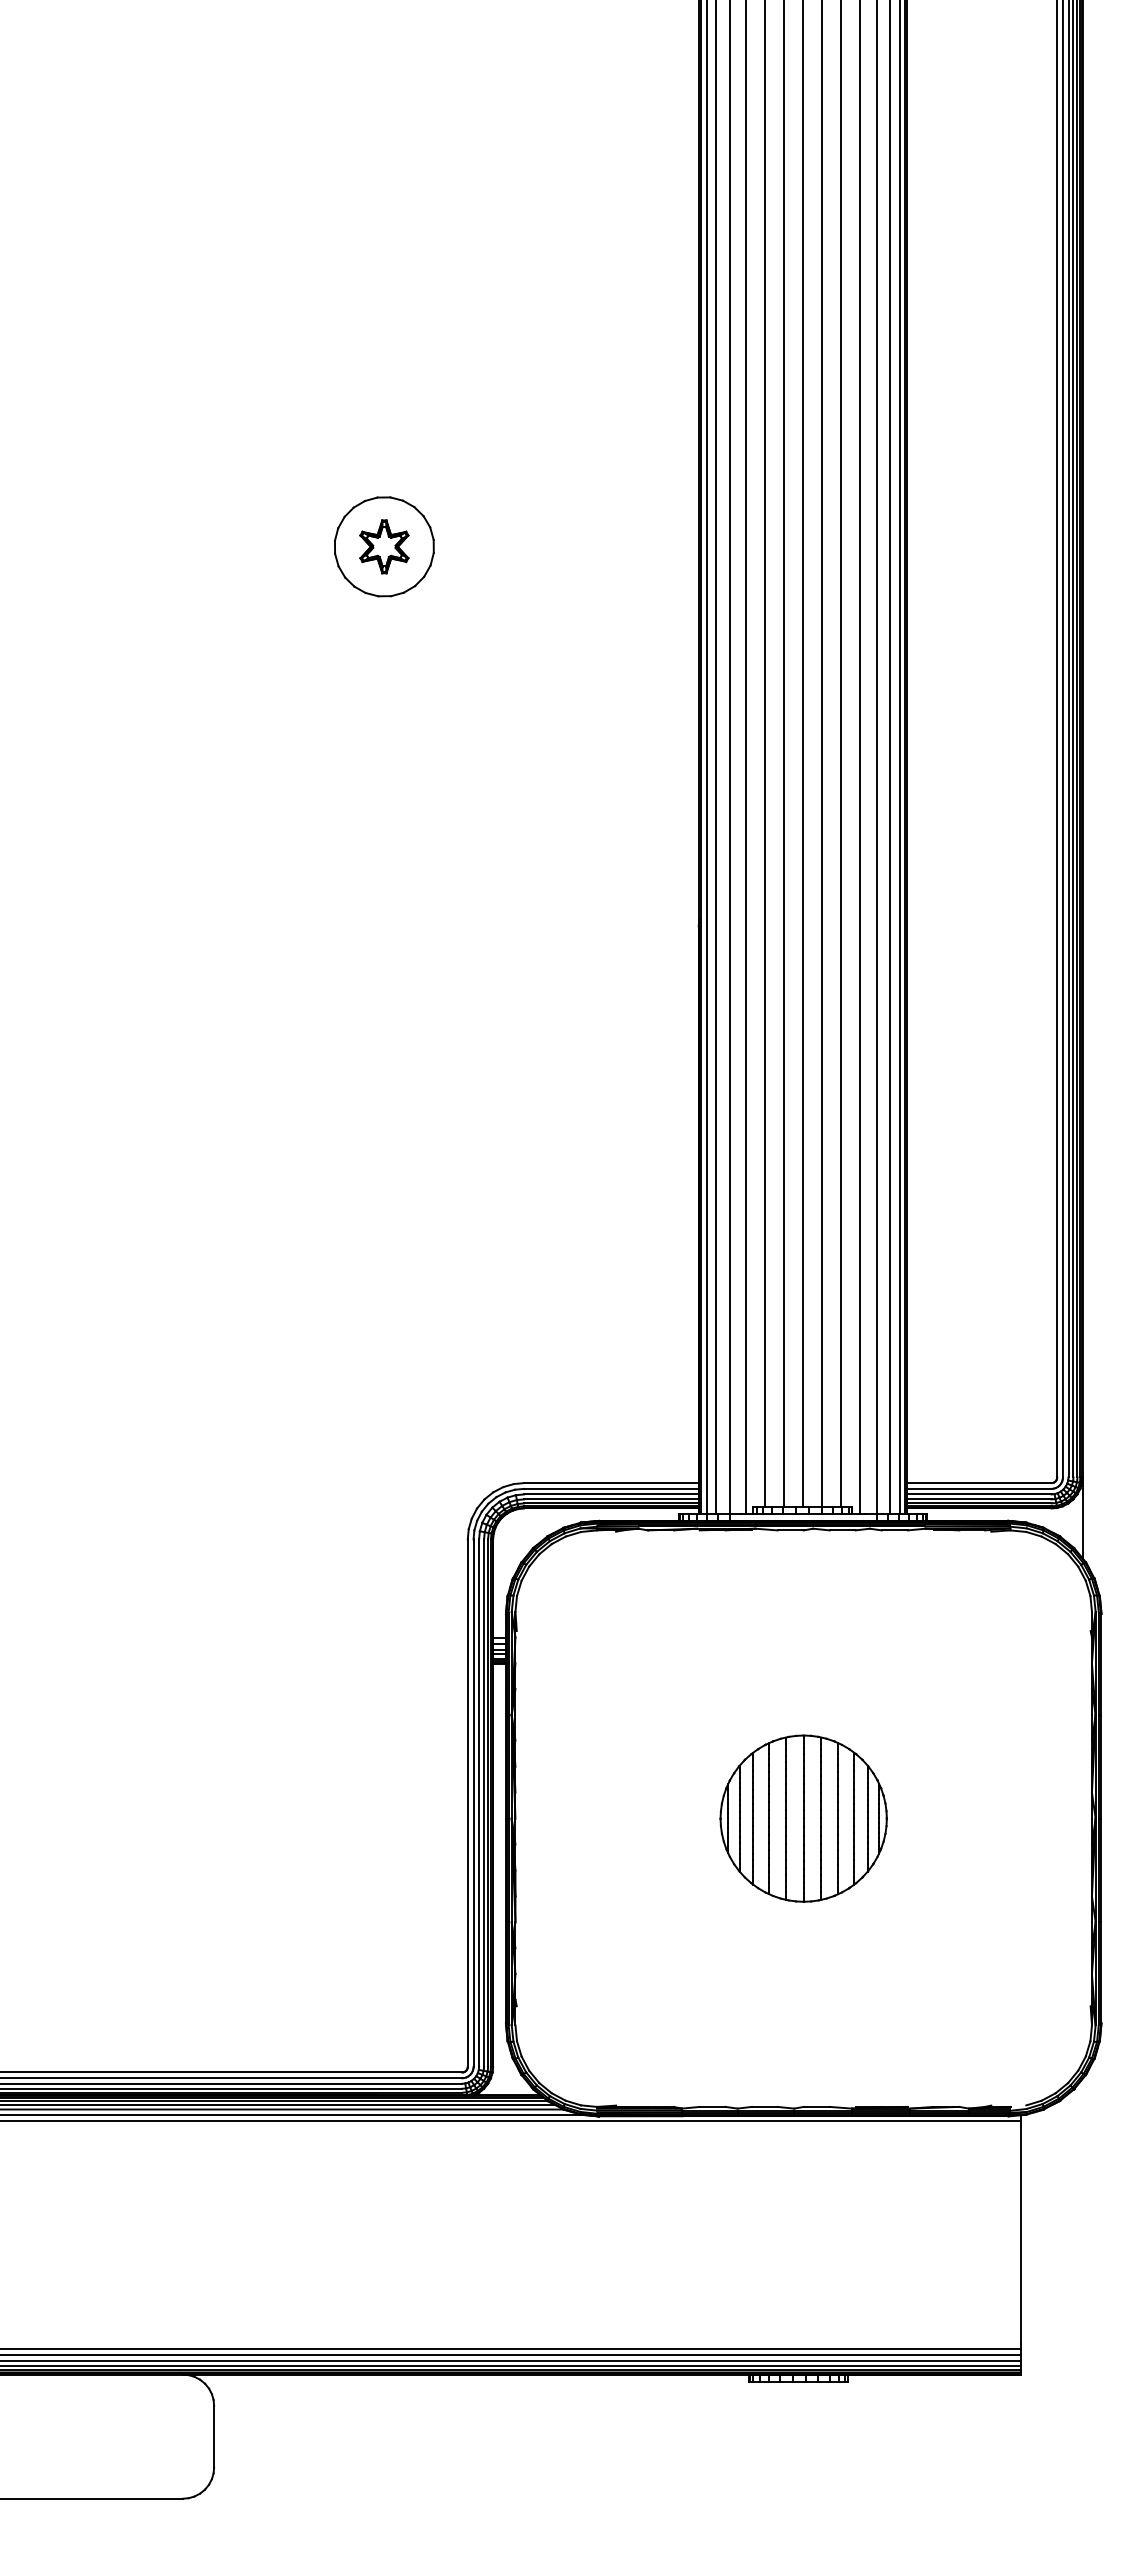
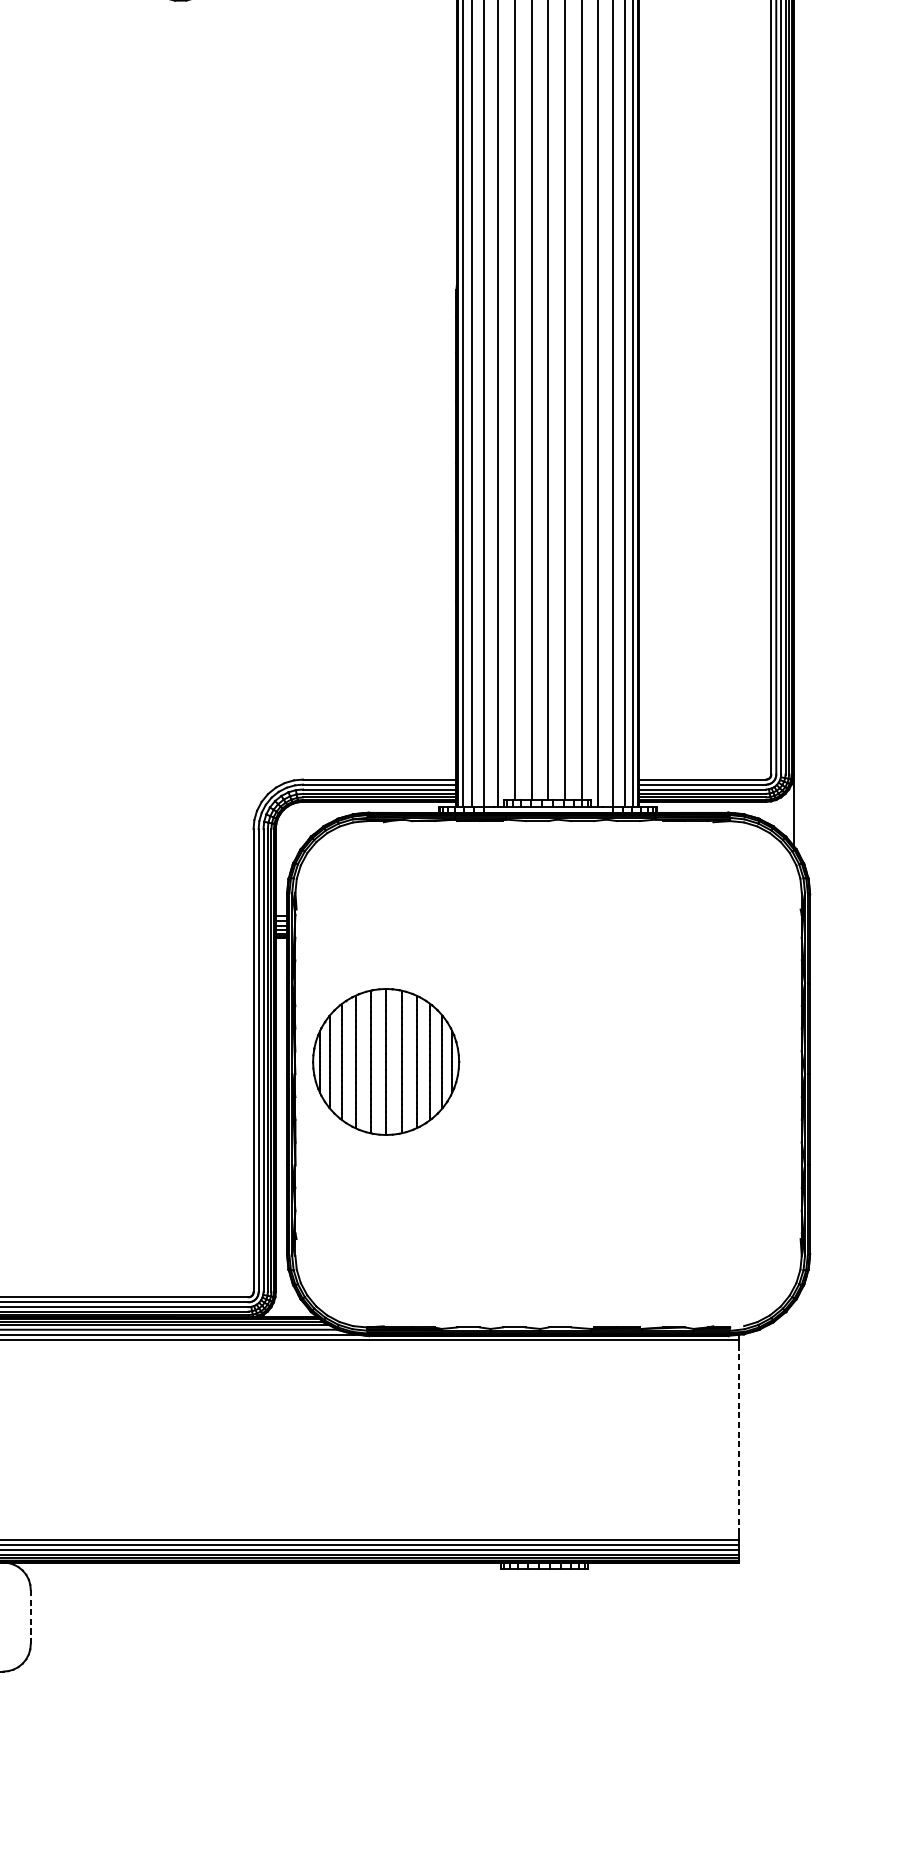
part: (803, 1818) -> (385, 1061), moved
line: (1020, 2235) -> (739, 1440), solid -> dashed
line: (214, 2437) -> (31, 1617), solid -> dashed

